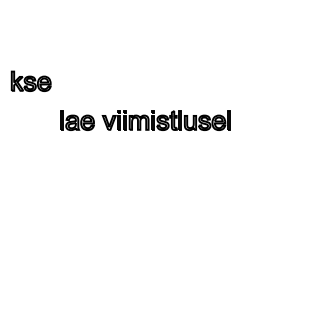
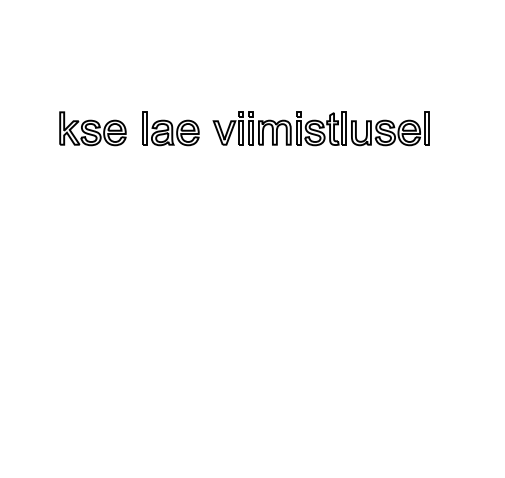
part: (30, 80) -> (91, 127), moved

